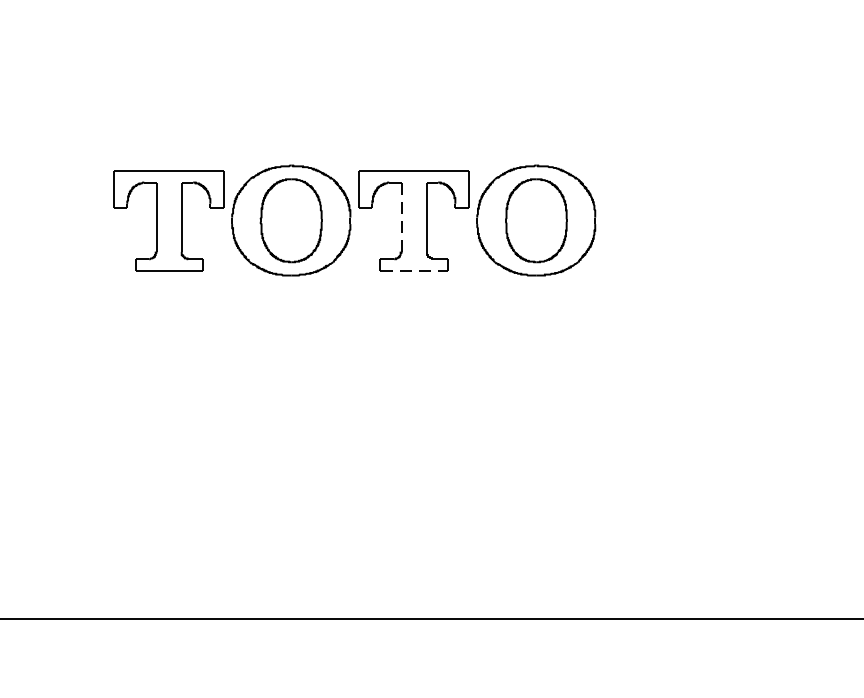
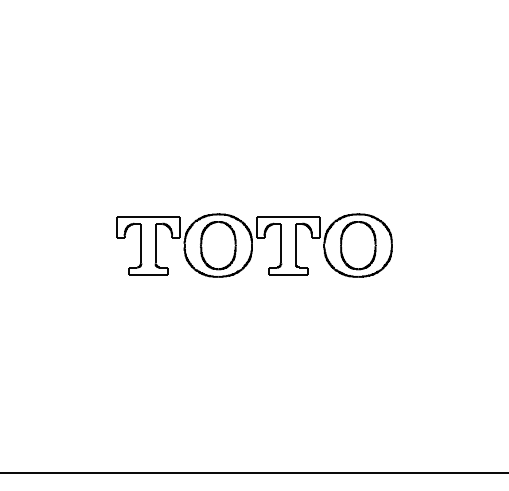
line: (402, 217) -> (281, 243), dashed -> solid
line: (414, 271) -> (288, 274), dashed -> solid

